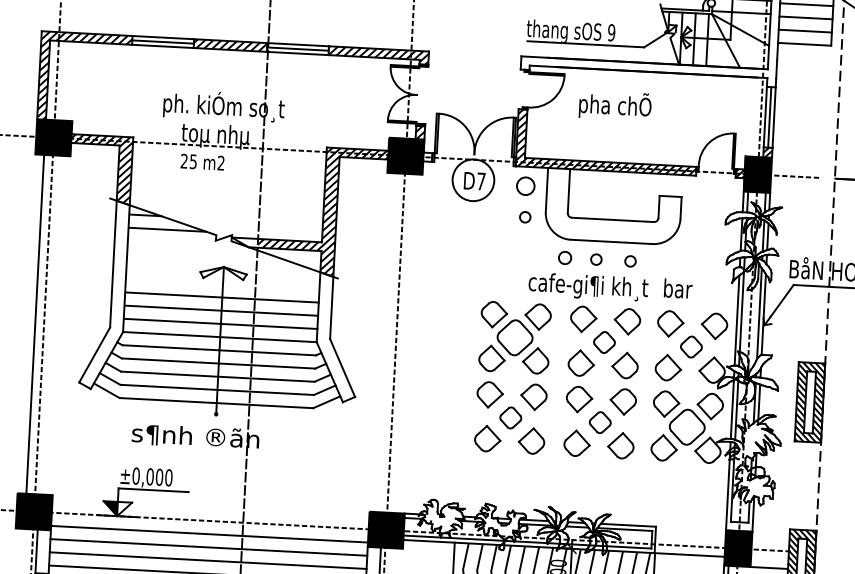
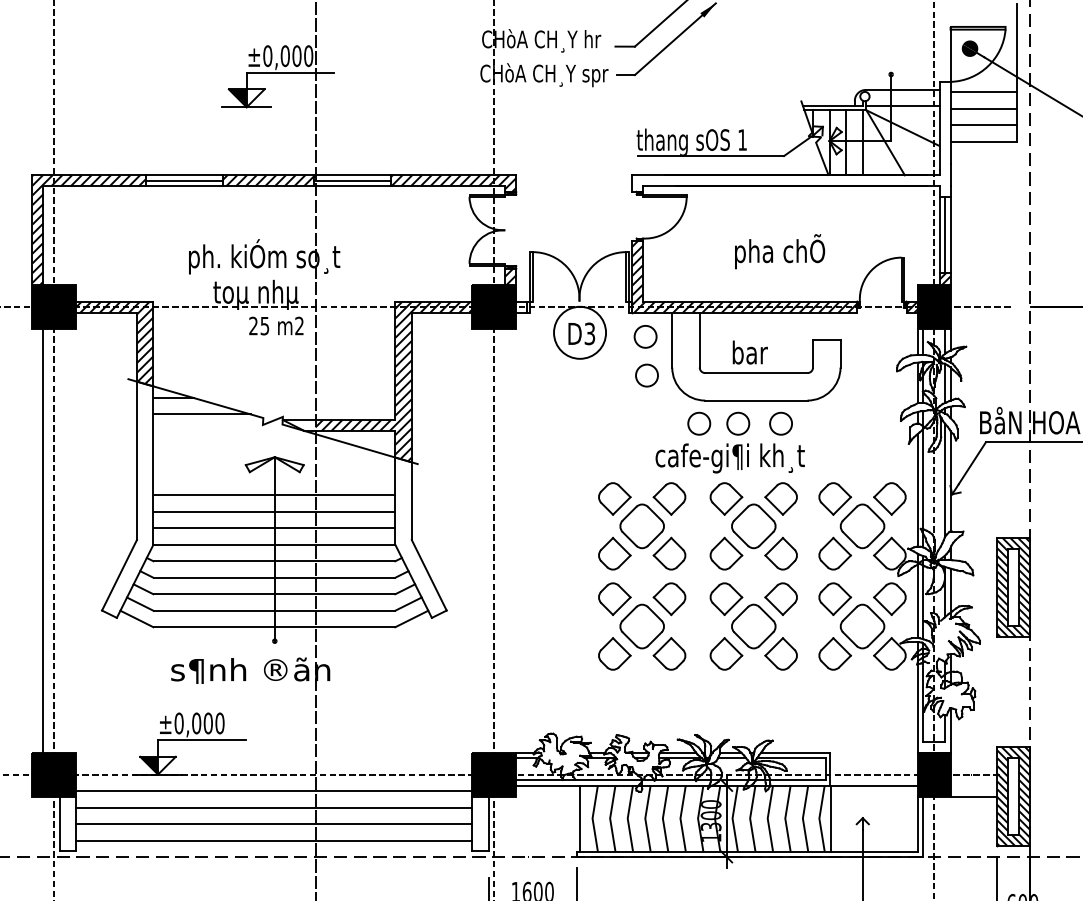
text: (611, 32) -> (742, 139), 9 -> 1
text: (615, 105) -> (780, 251), moved
text: (202, 161) -> (276, 325), moved
text: (480, 181) -> (589, 333), D7 -> D3
circle: (524, 217) -> (646, 375), size x1.67
circle: (565, 257) -> (699, 423), size x1.43
circle: (596, 259) -> (738, 423), size x1.67
circle: (630, 261) -> (780, 423), size x1.67
text: (677, 288) -> (749, 352), moved
part: (604, 342) -> (753, 526), size x1.67
part: (691, 347) -> (862, 526), size x1.67
part: (510, 417) -> (641, 626), size x1.67
part: (599, 422) -> (753, 626), size x1.67

